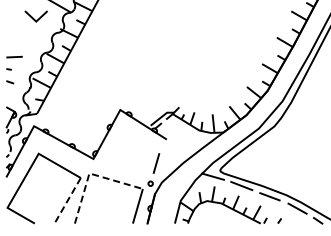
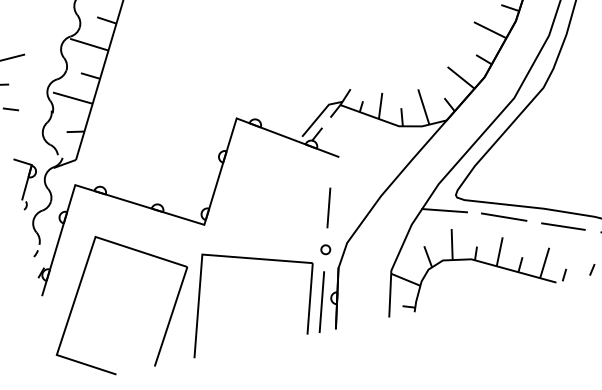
line: (90, 173) -> (204, 254), dashed -> solid
line: (67, 201) -> (171, 318), dashed -> solid
line: (143, 208) -> (321, 300), added

